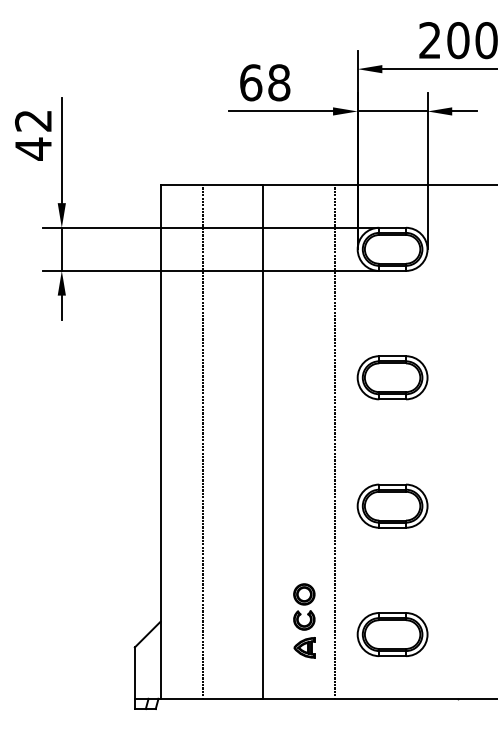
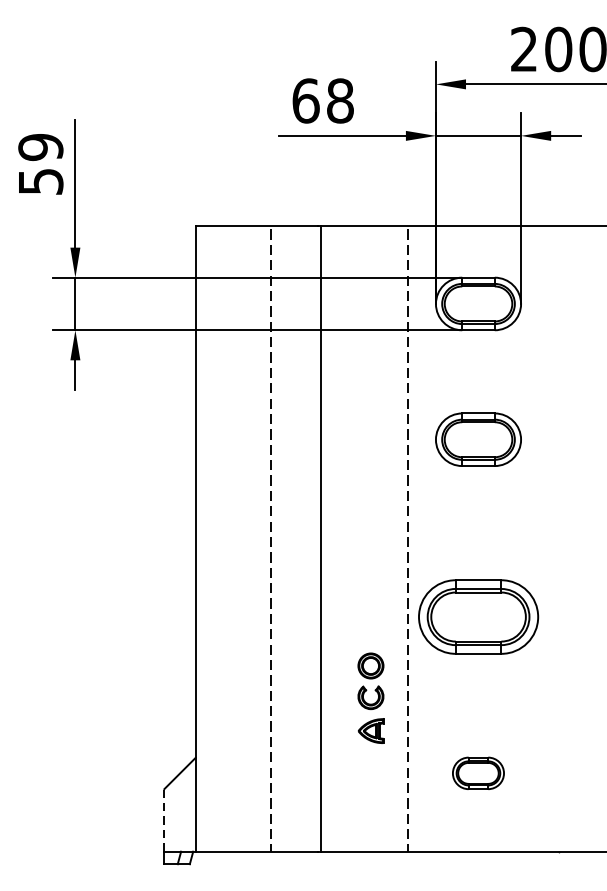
text: (33, 134) -> (40, 163), 42 -> 59
part: (392, 377) -> (478, 439), moved
line: (202, 441) -> (271, 538), moved
part: (392, 505) -> (478, 616), size x1.4
part: (304, 620) -> (371, 697), moved
part: (392, 634) -> (478, 773), size x0.6
line: (134, 673) -> (163, 820), solid -> dashed

